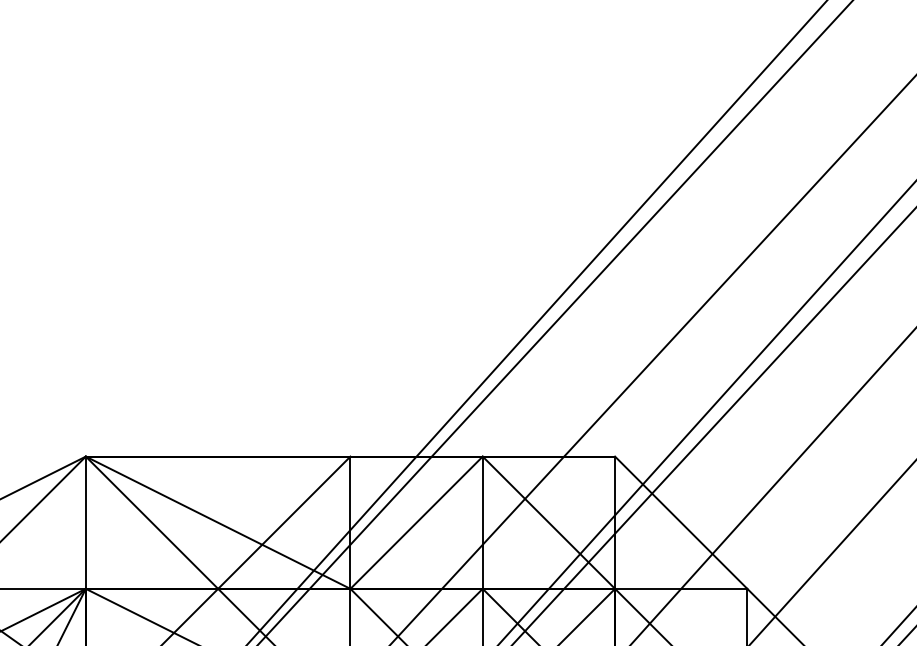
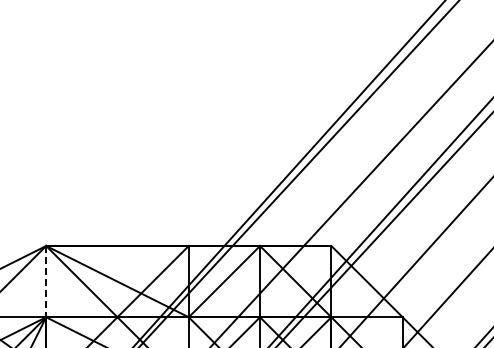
line: (86, 522) -> (46, 281), solid -> dashed

